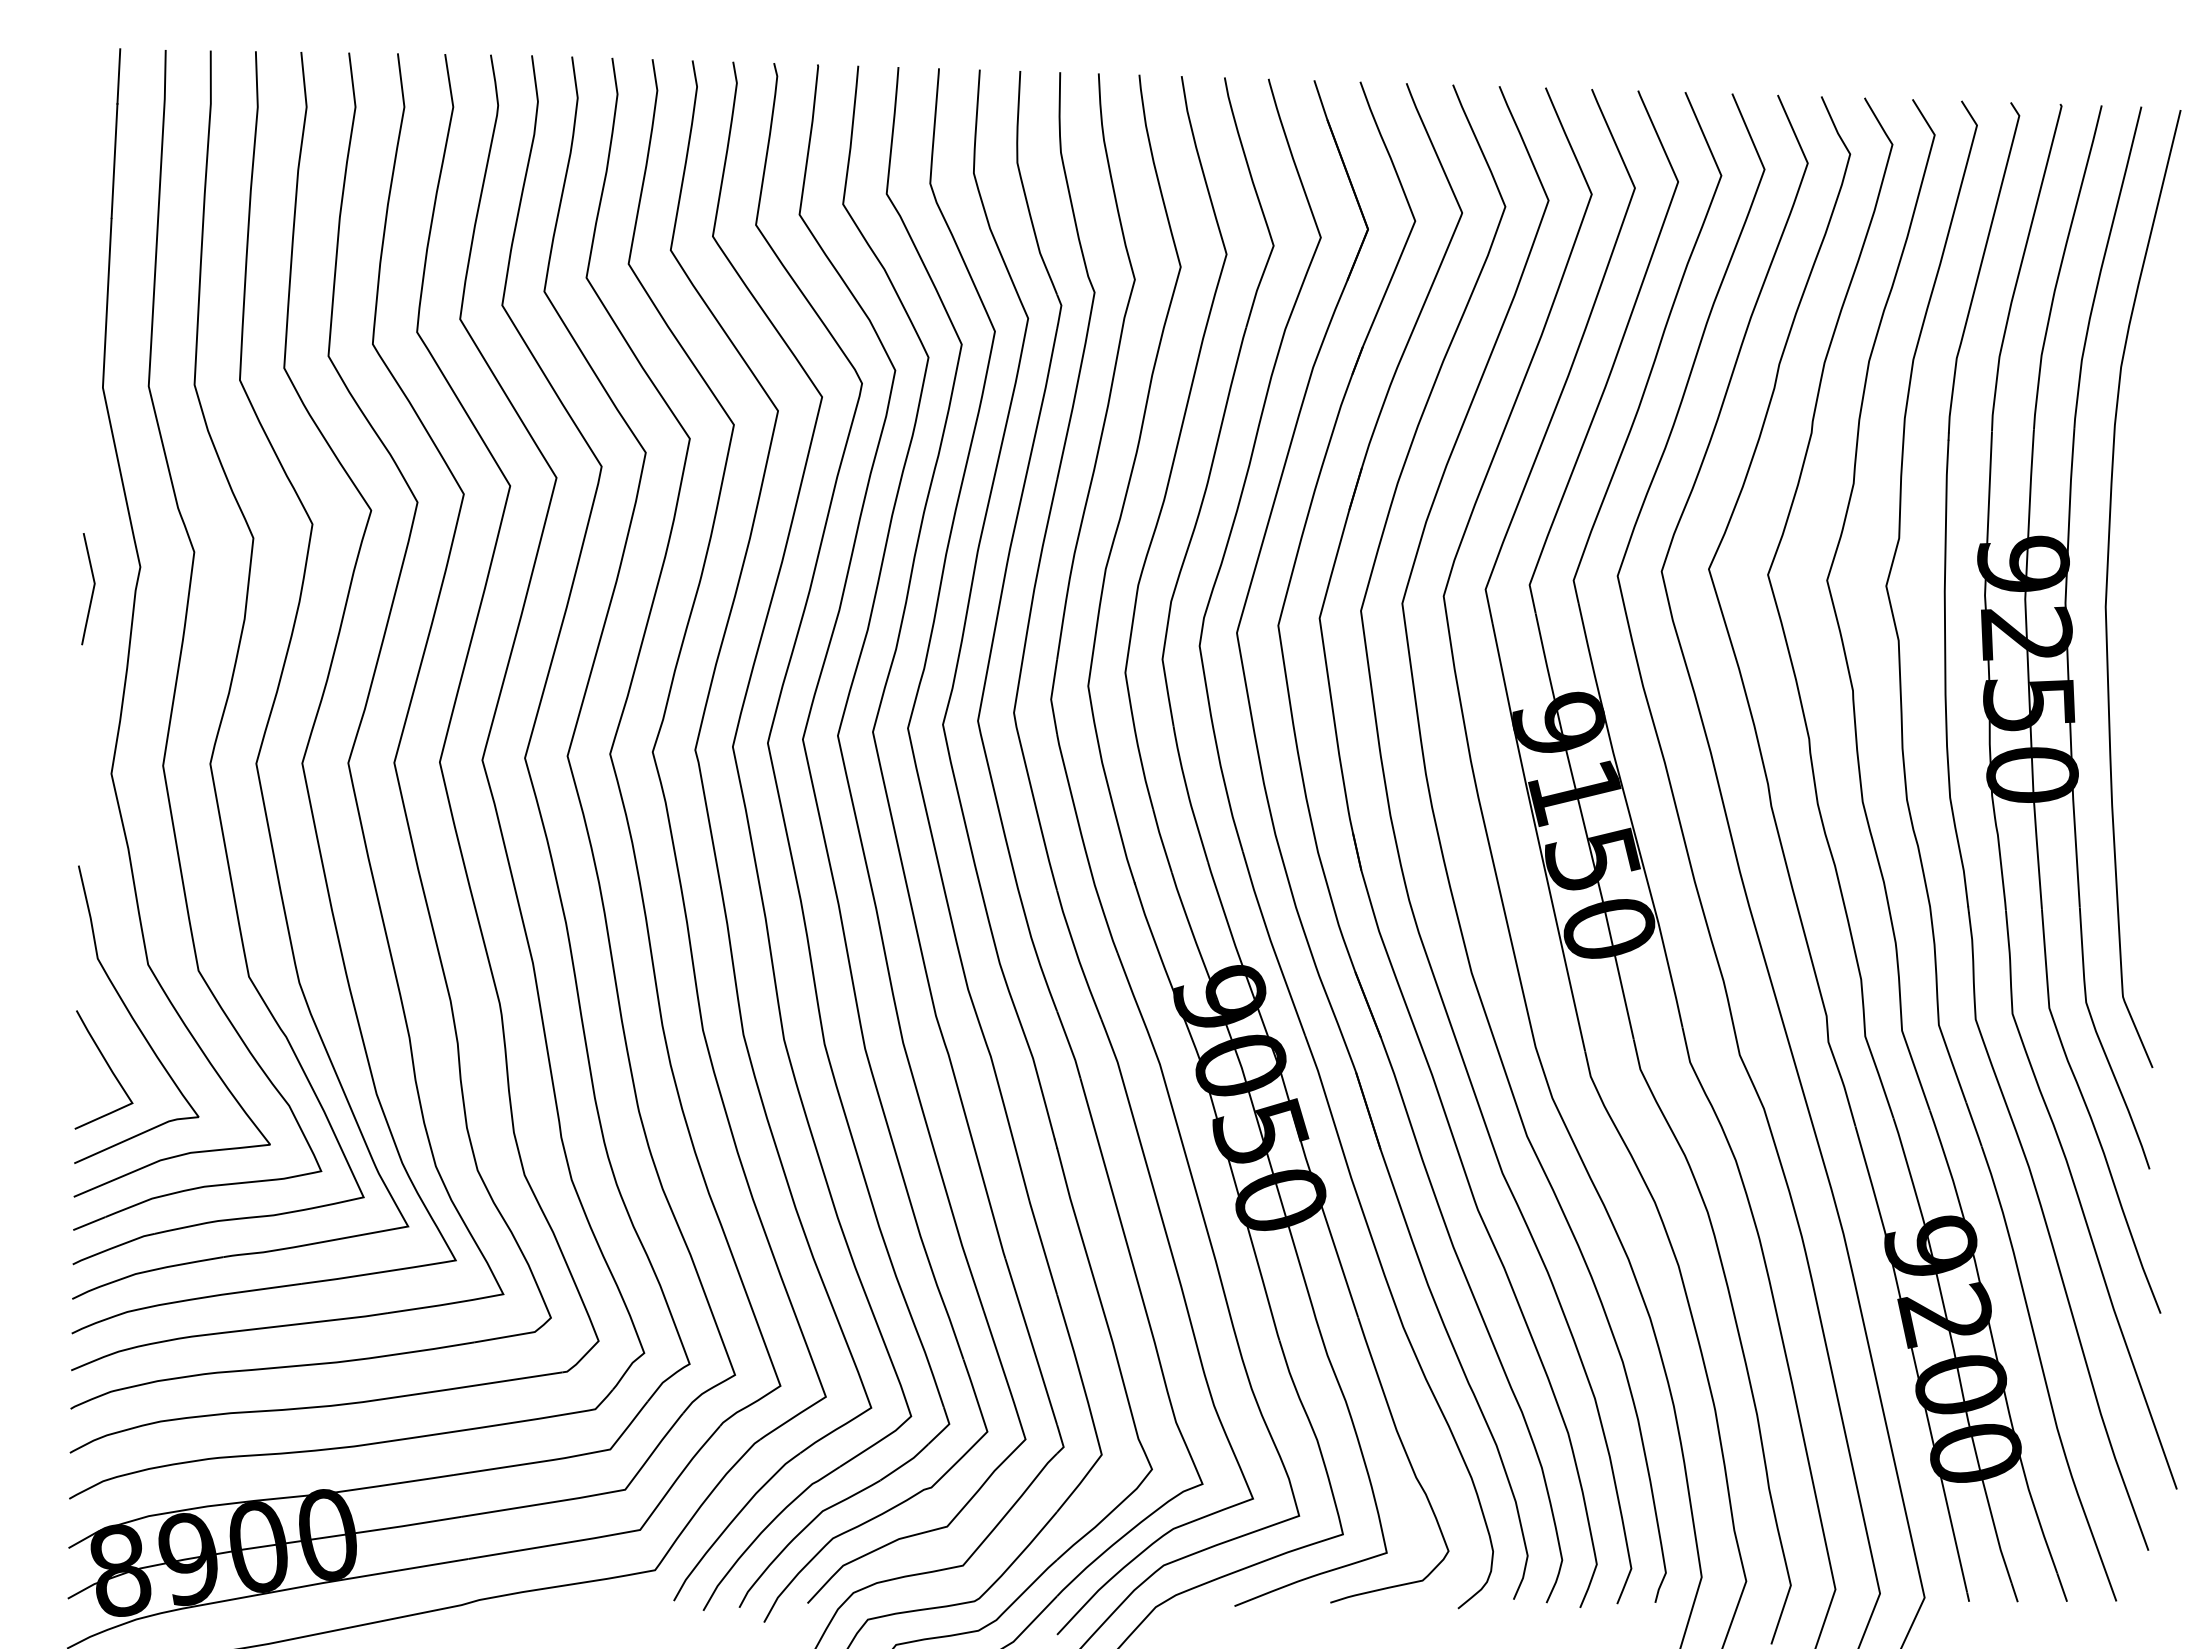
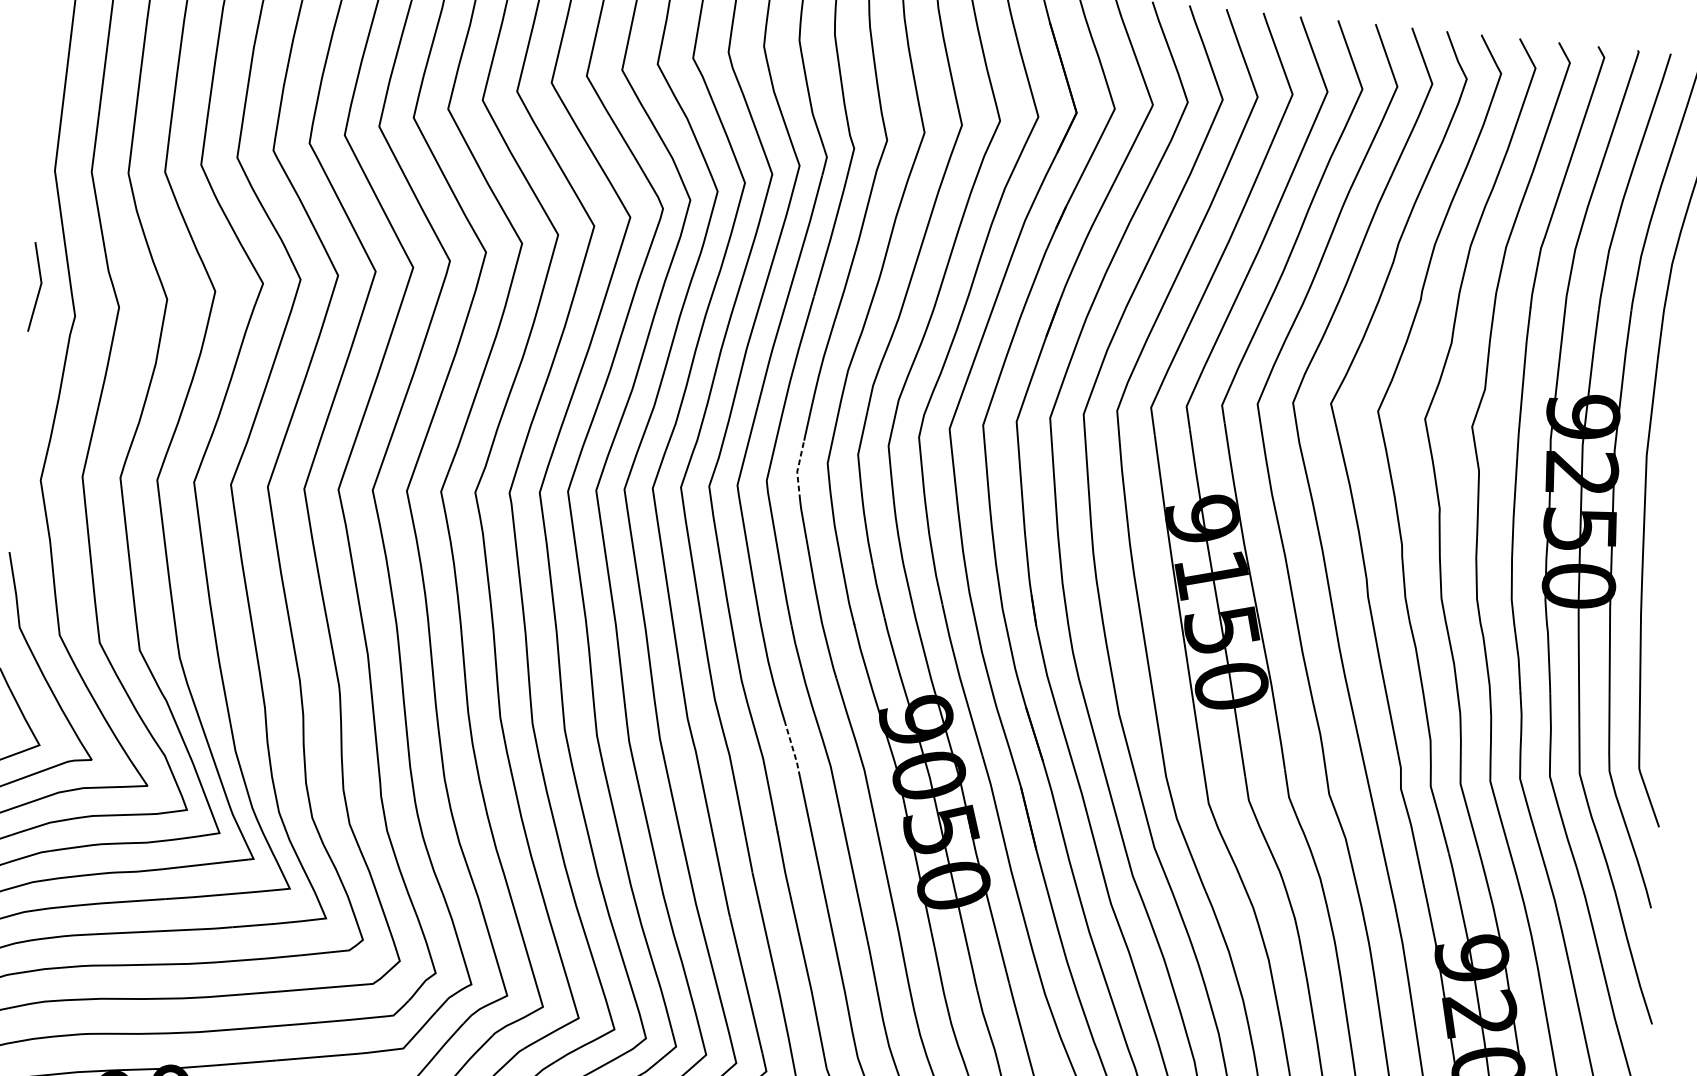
line: (92, 589) -> (39, 287), moved
line: (1051, 697) -> (797, 470), solid -> dashed
line: (1069, 1044) -> (793, 749), solid -> dashed

